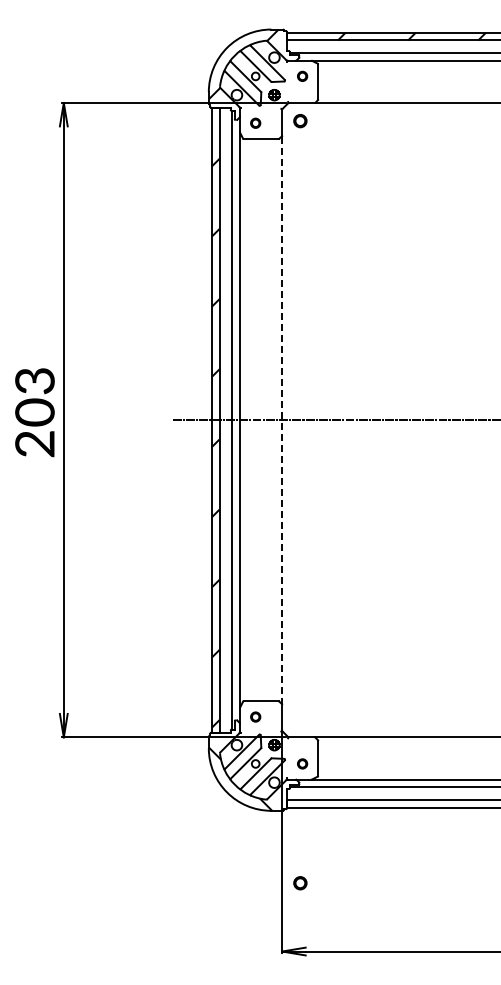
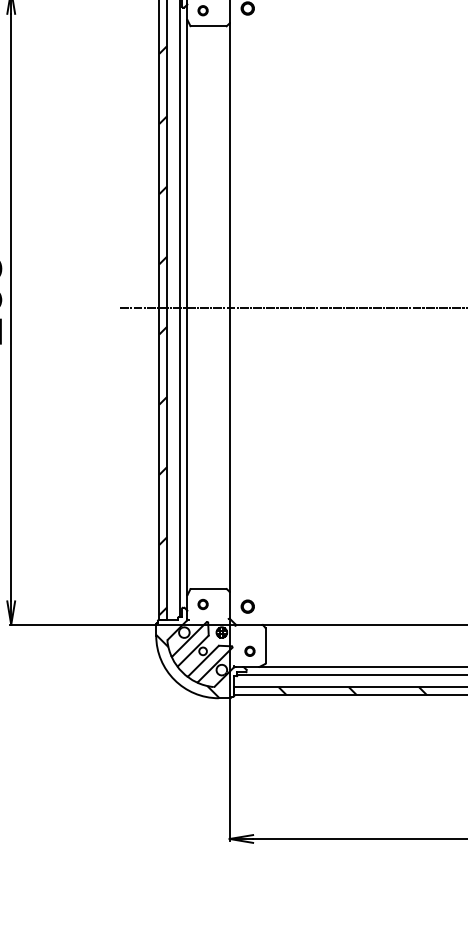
line: (282, 420) -> (229, 307), dashed -> solid
hatch: (405, 803) -> (352, 690), added
circle: (300, 883) -> (247, 606), moved

